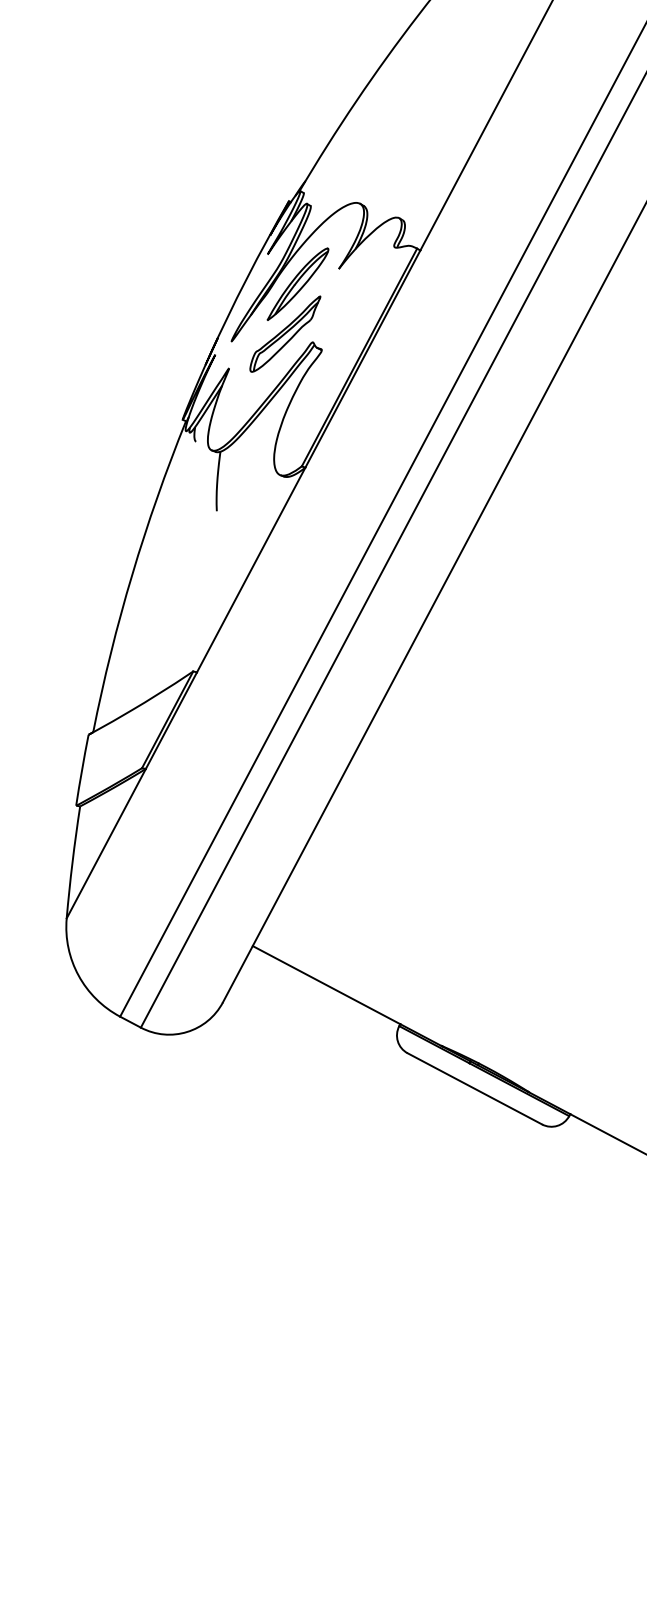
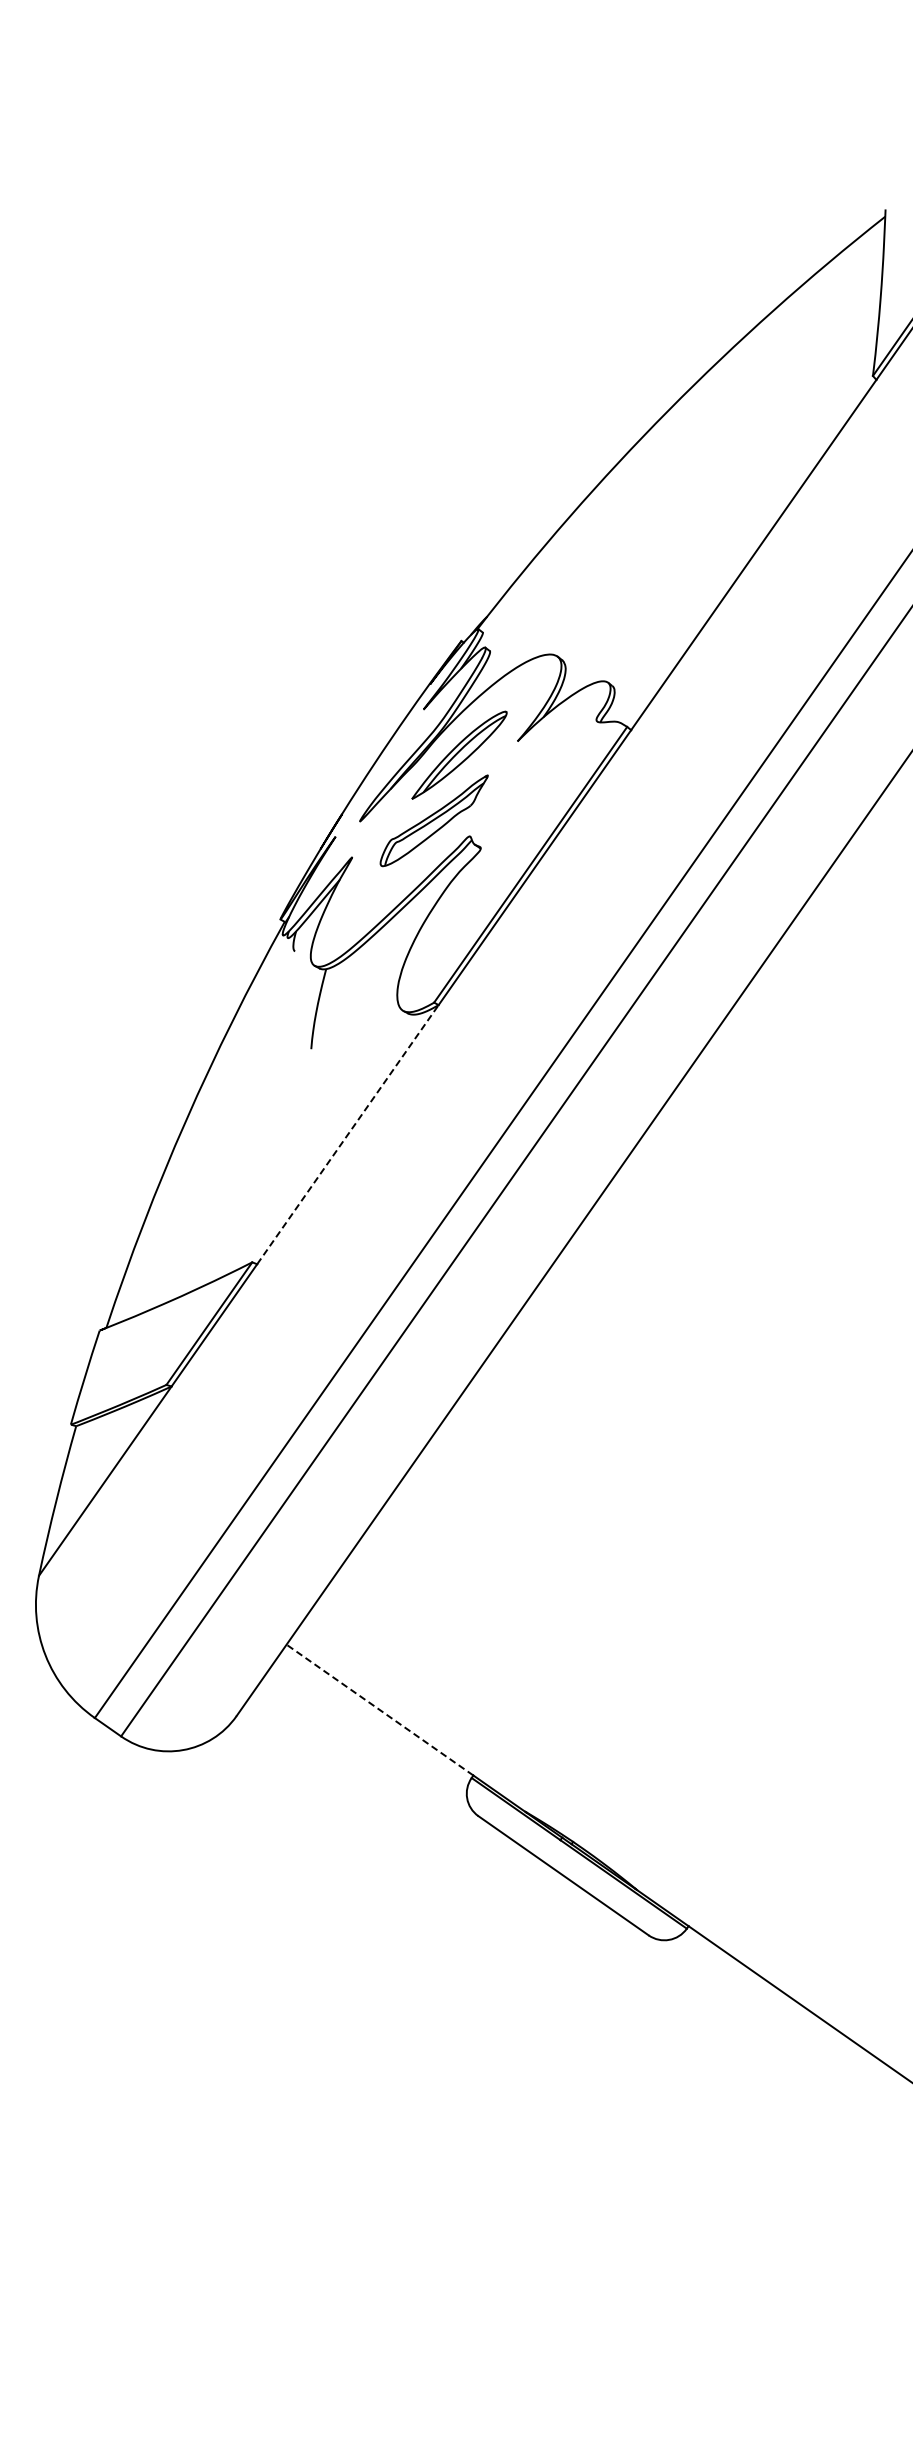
line: (251, 569) -> (348, 1134), solid -> dashed
line: (326, 984) -> (379, 1709), solid -> dashed

